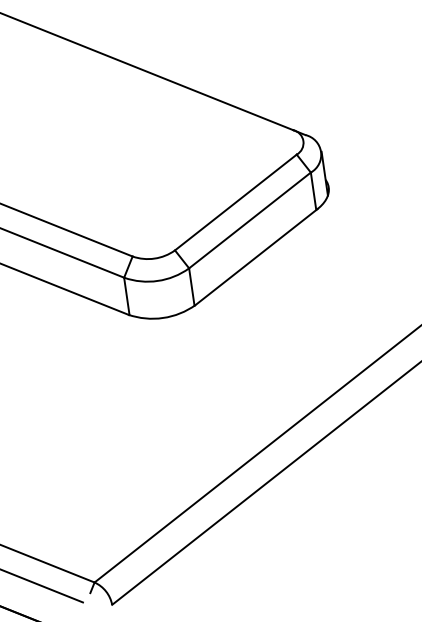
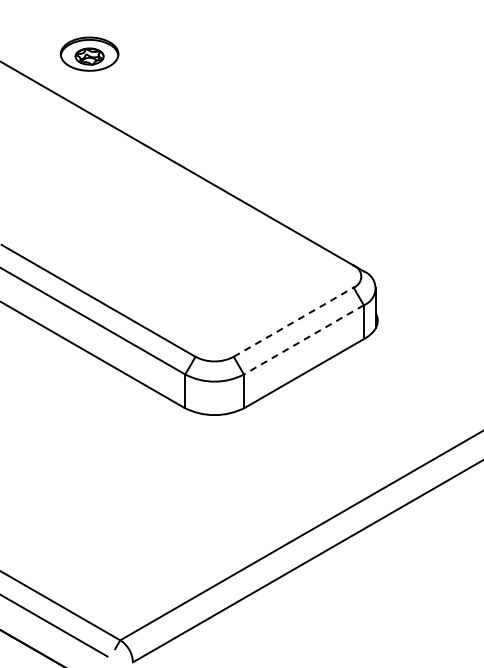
line: (236, 201) -> (294, 321), solid -> dashed
line: (249, 221) -> (303, 340), solid -> dashed

